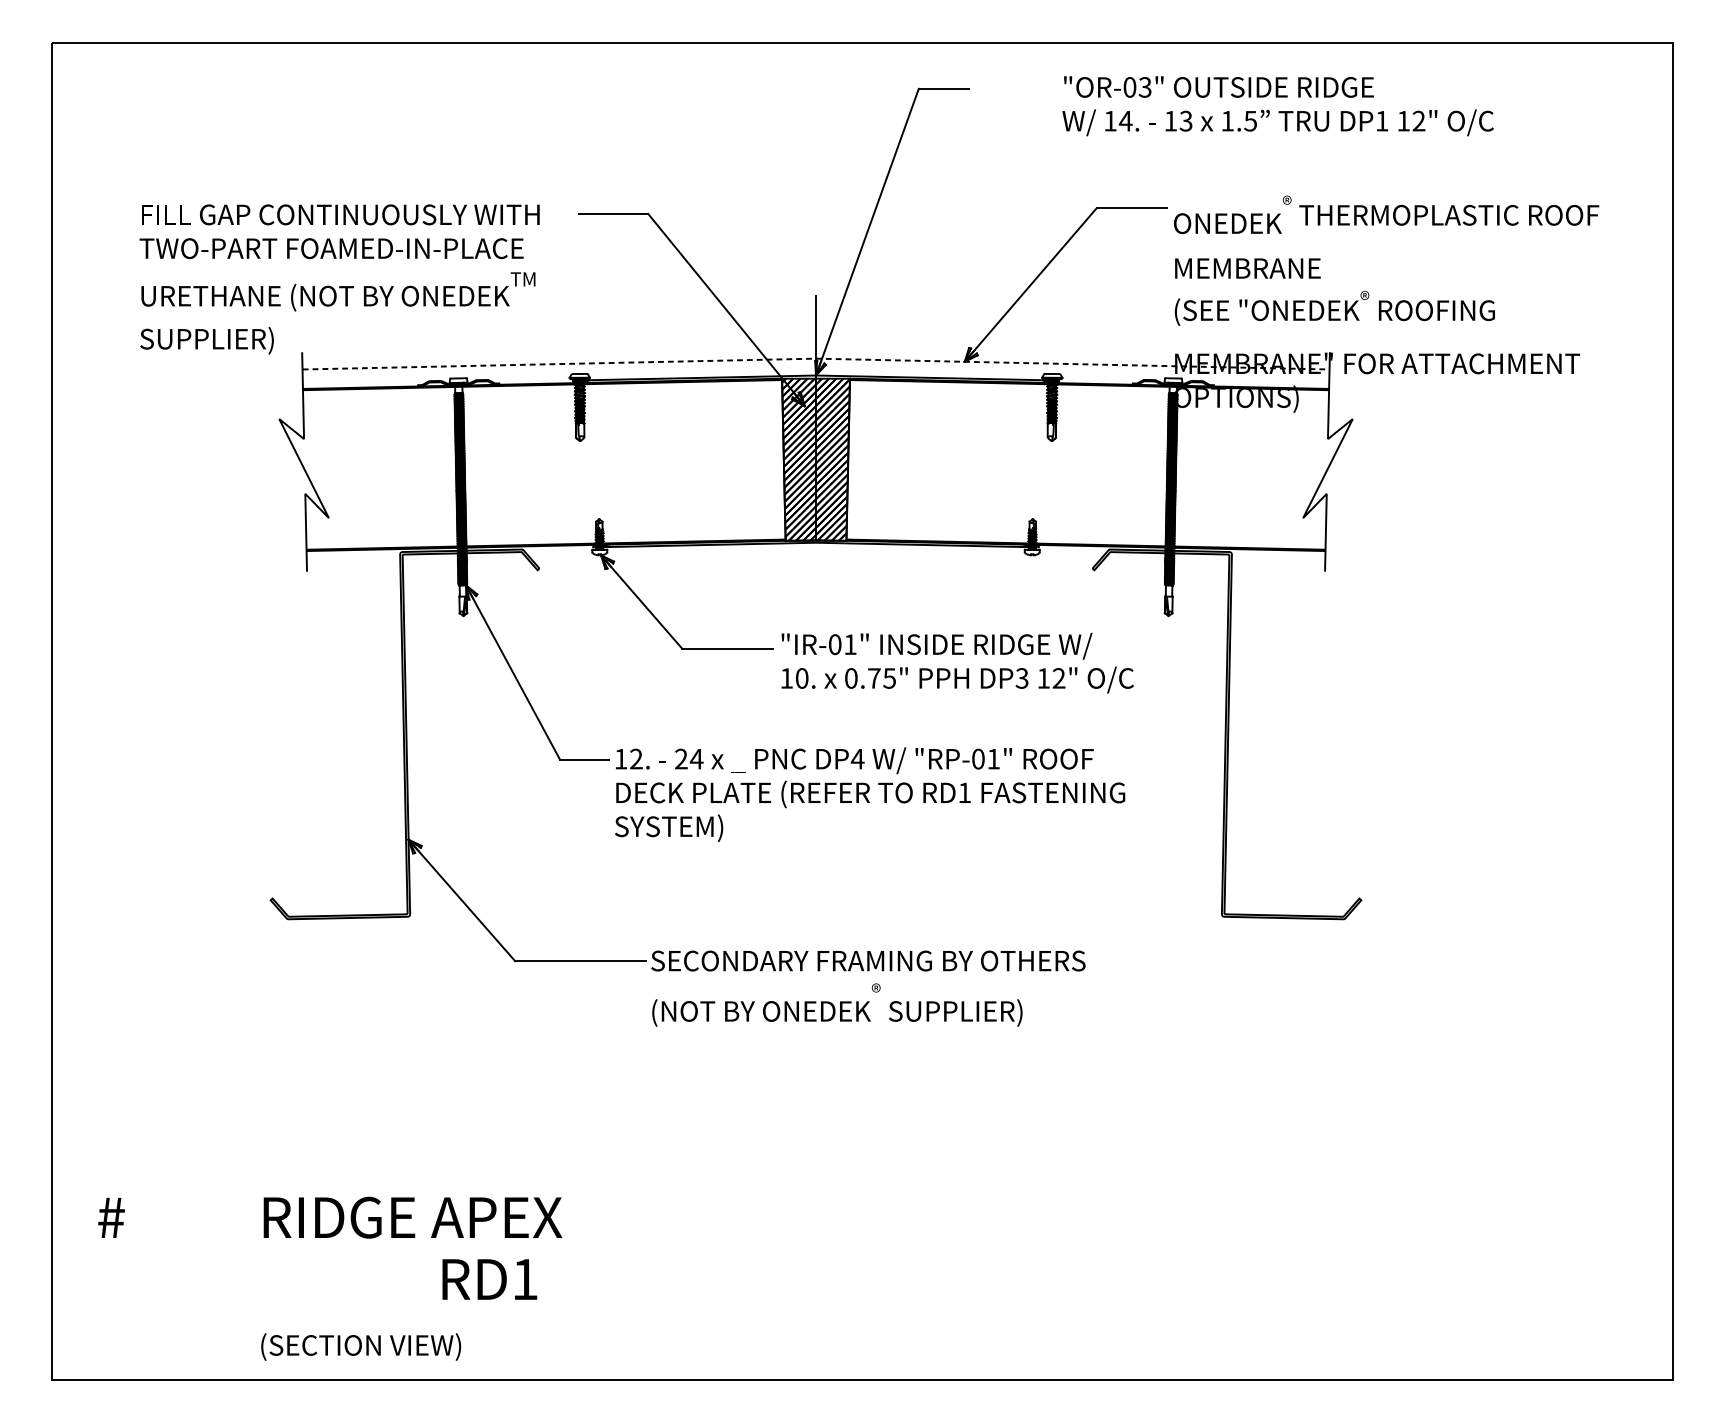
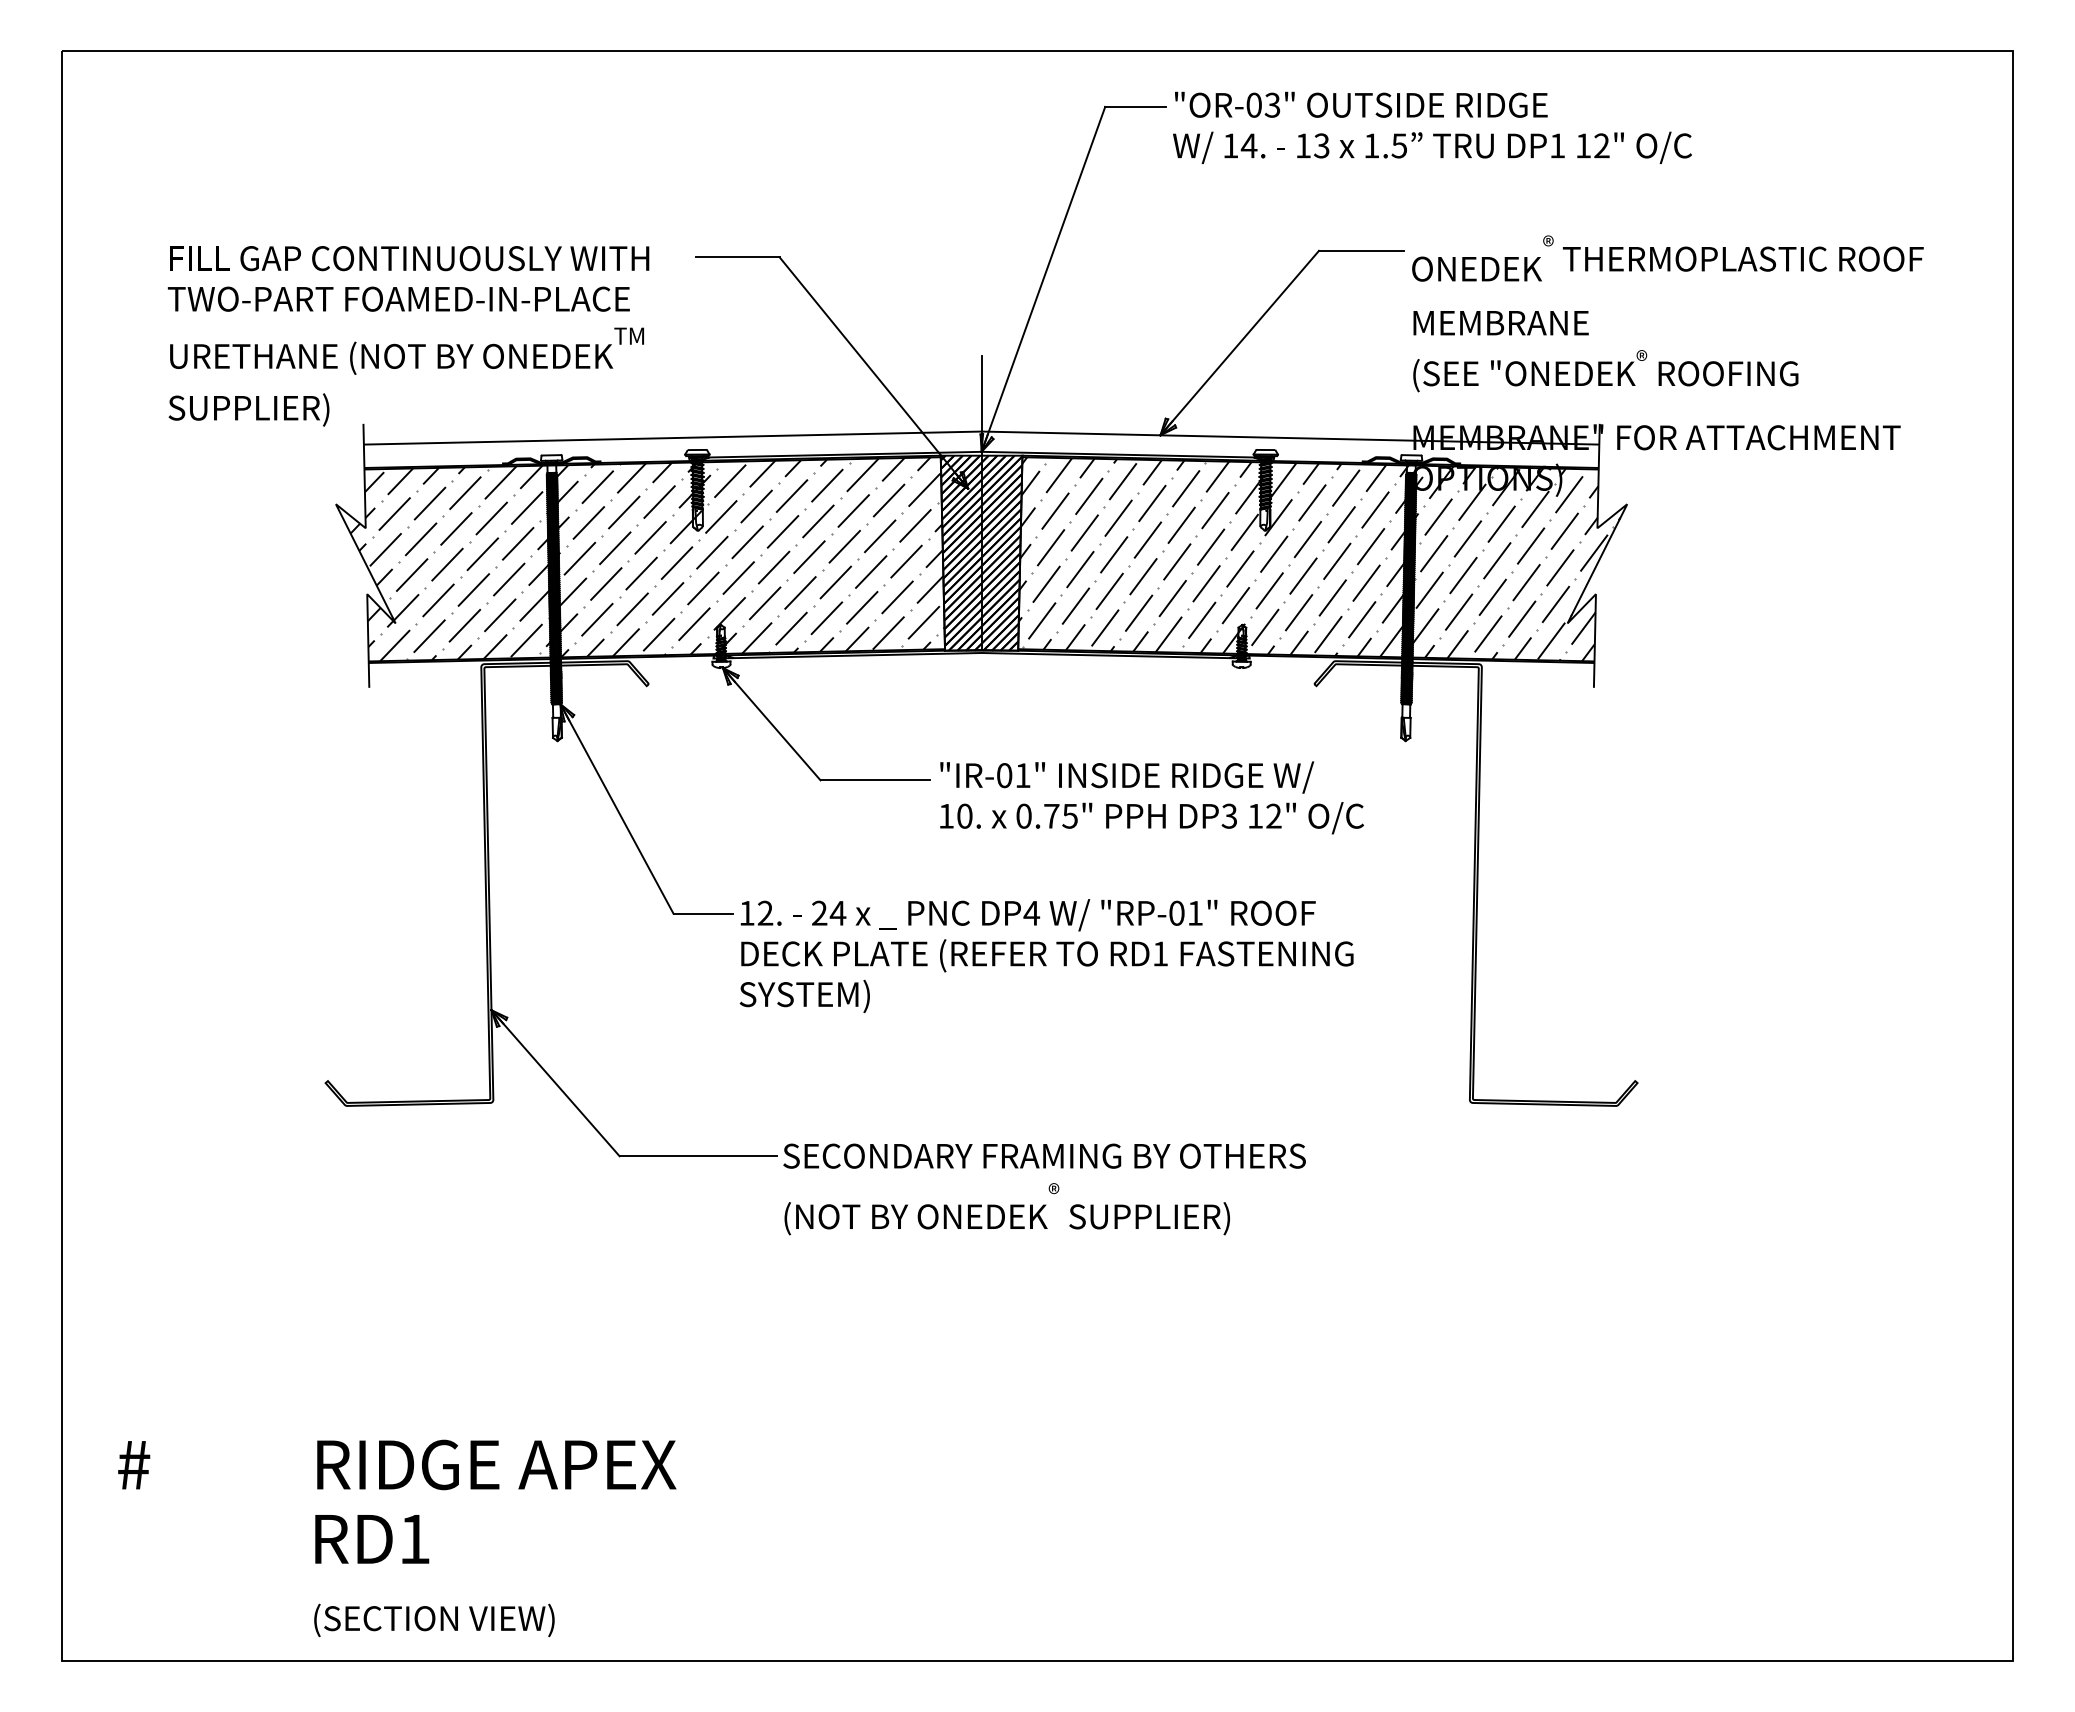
text: (1278, 105) -> (1432, 127), moved
line: (815, 358) -> (981, 431), dashed -> solid
hatch: (538, 465) -> (647, 559), added
hatch: (1096, 465) -> (1319, 559), added
text: (490, 1279) -> (372, 1539), moved

